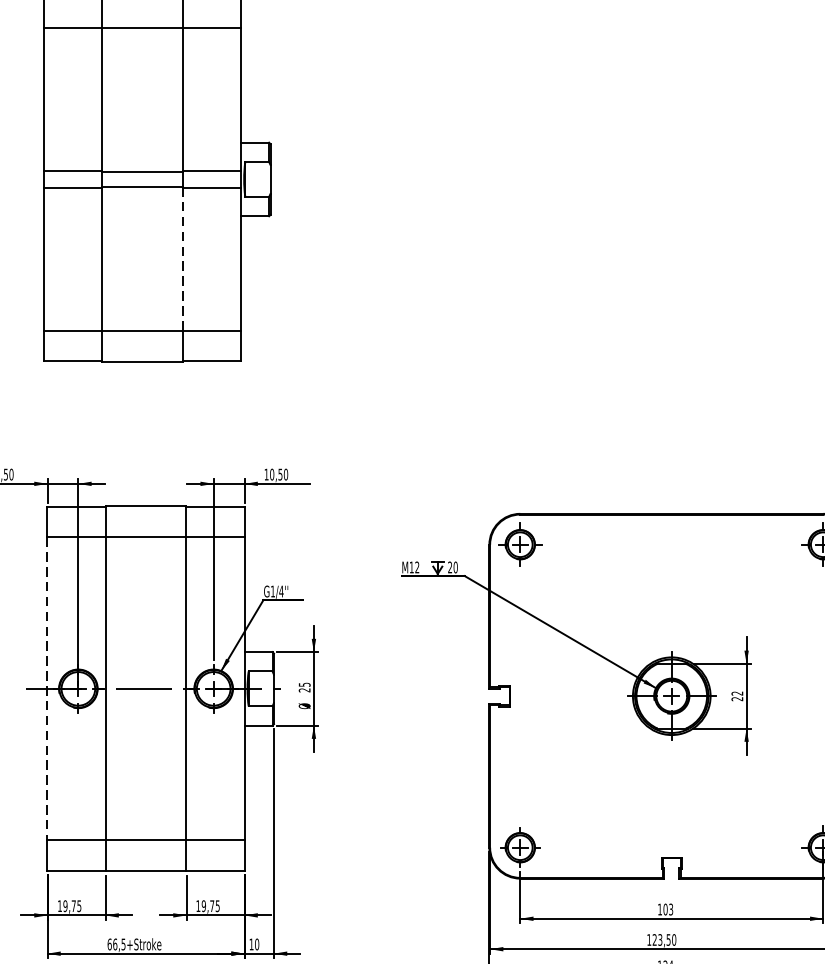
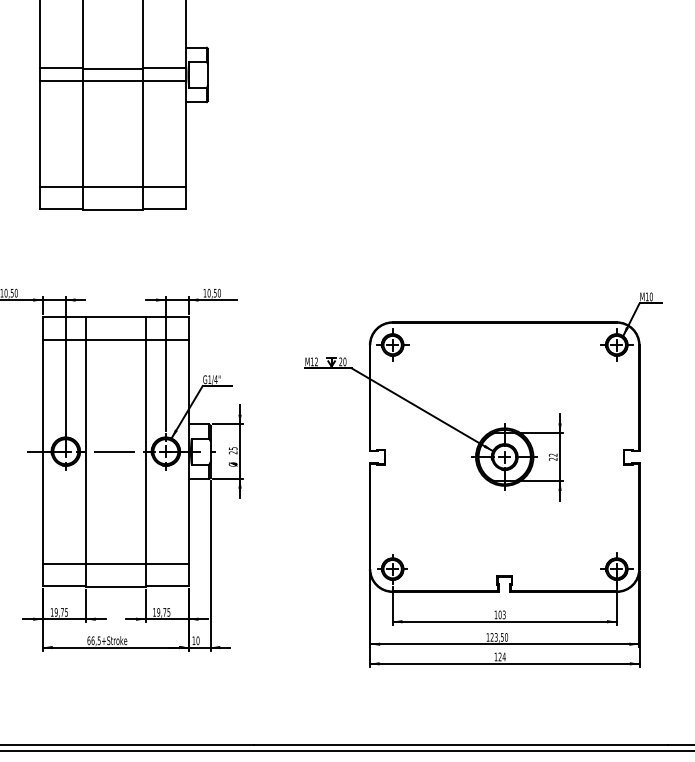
line: (183, 260) -> (143, 134), dashed -> solid
line: (46, 689) -> (42, 452), dashed -> solid

